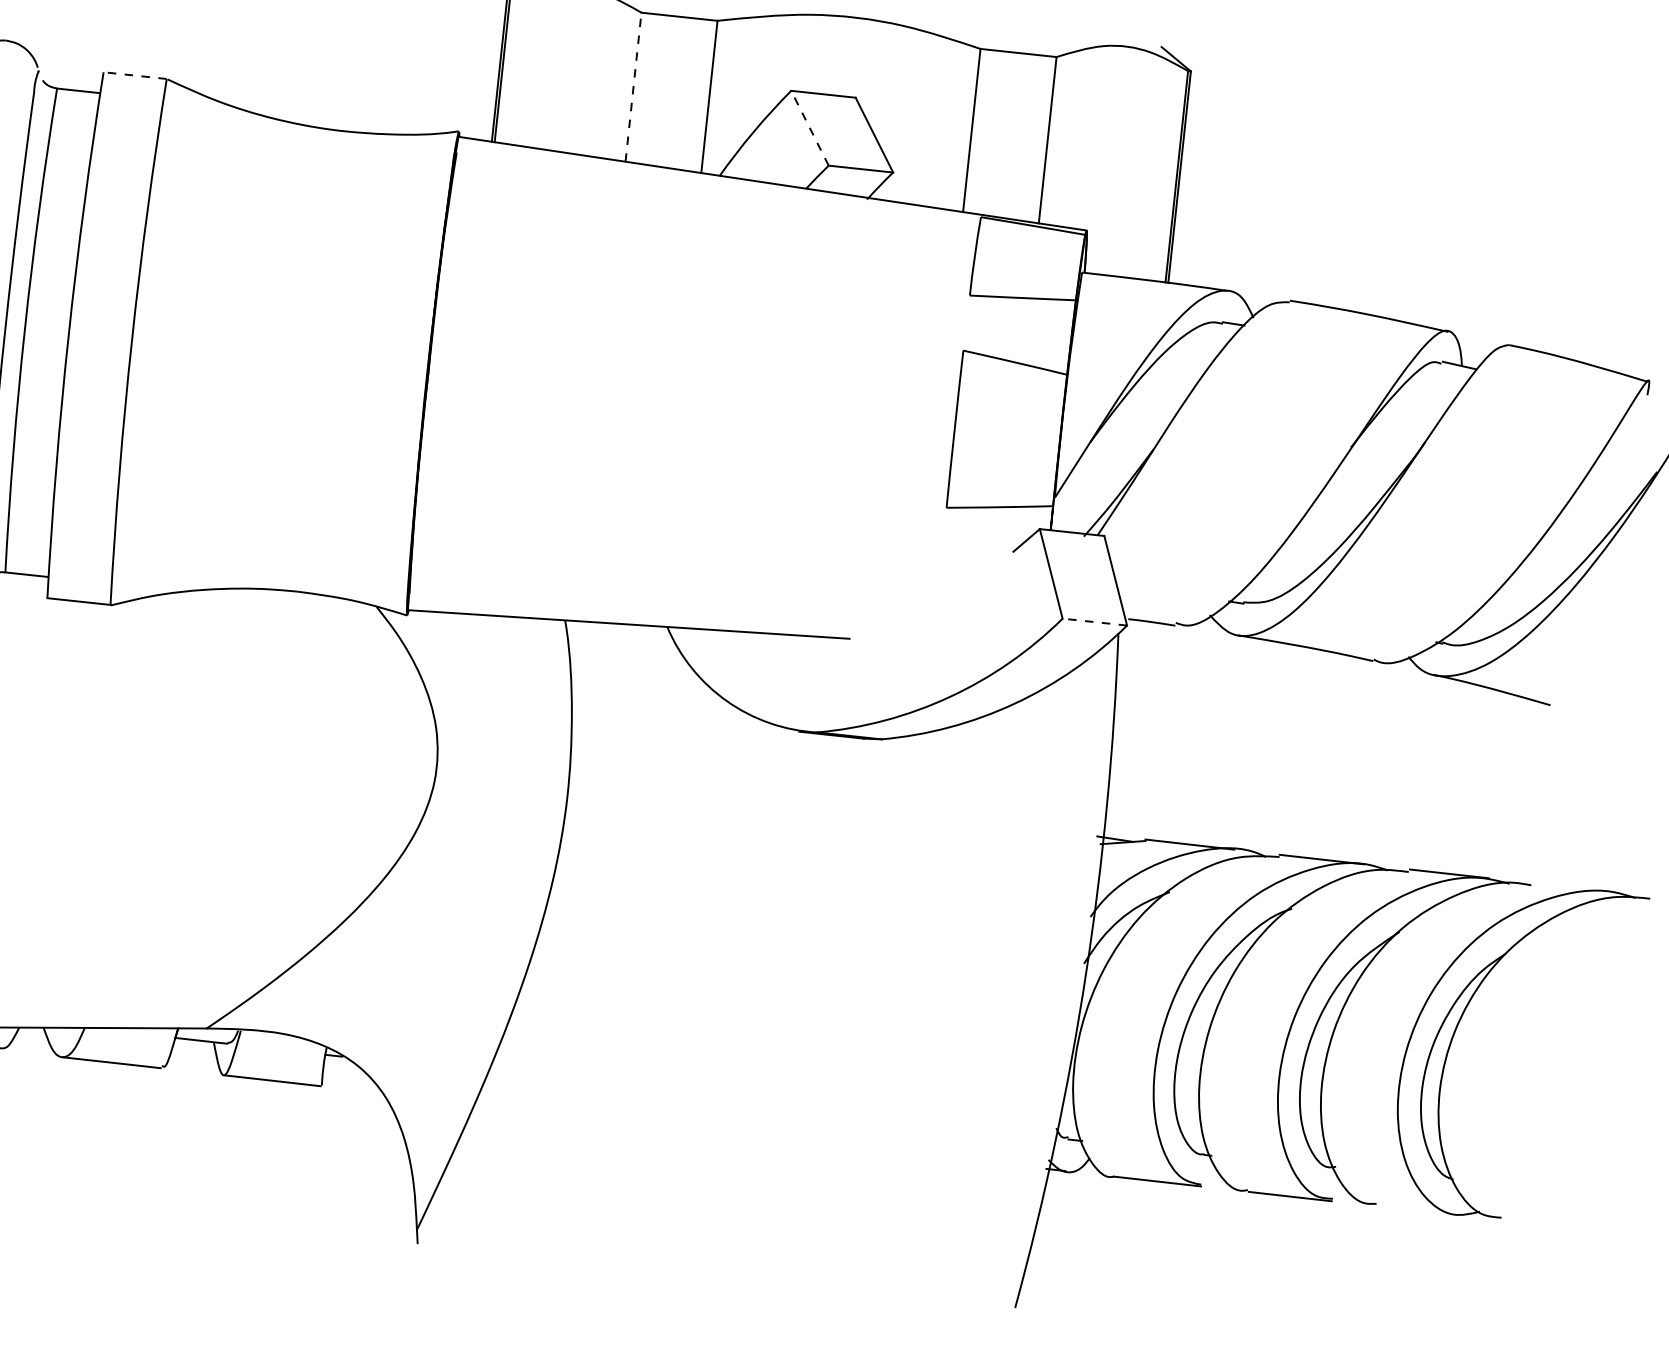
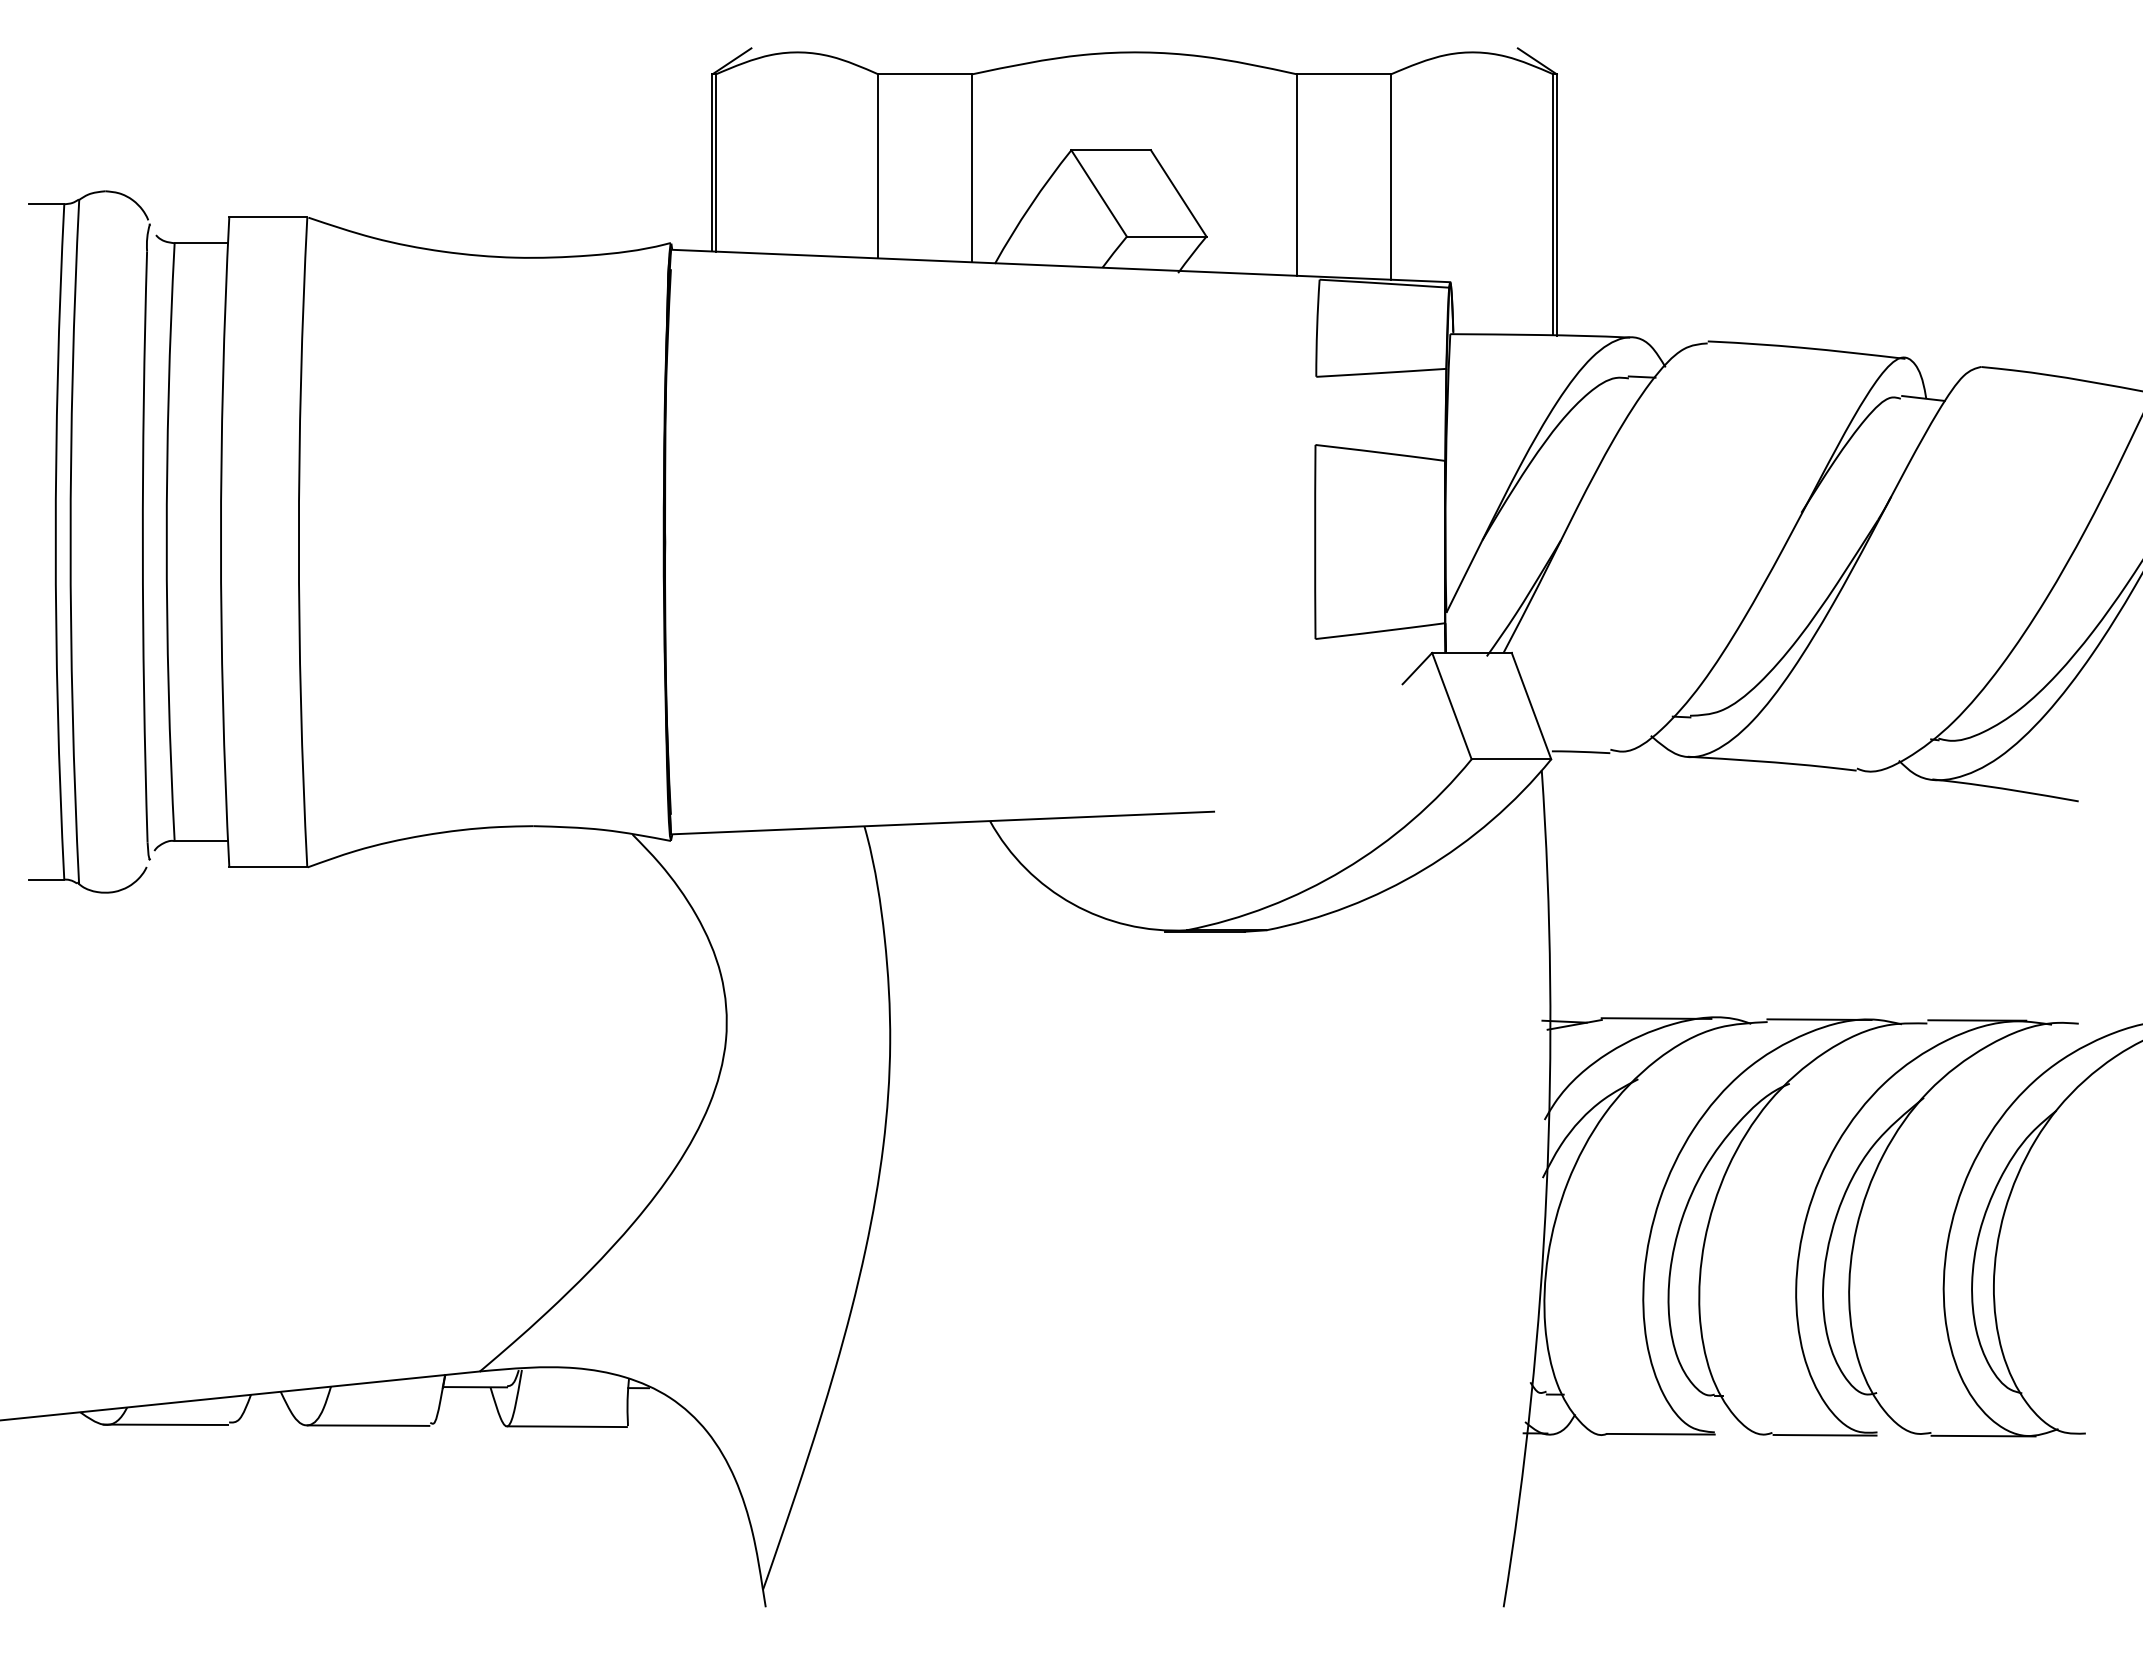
line: (135, 75) -> (268, 217), dashed -> solid
line: (633, 86) -> (878, 165), dashed -> solid
line: (809, 128) -> (1098, 193), dashed -> solid
line: (1094, 622) -> (1511, 759), dashed -> solid
line: (1418, 1210) -> (1983, 1435), added

